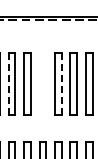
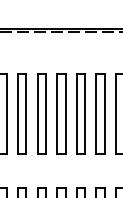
part: (42, 83) -> (60, 113), added
line: (61, 83) -> (85, 113), dashed -> solid
line: (8, 84) -> (17, 114), dashed -> solid

